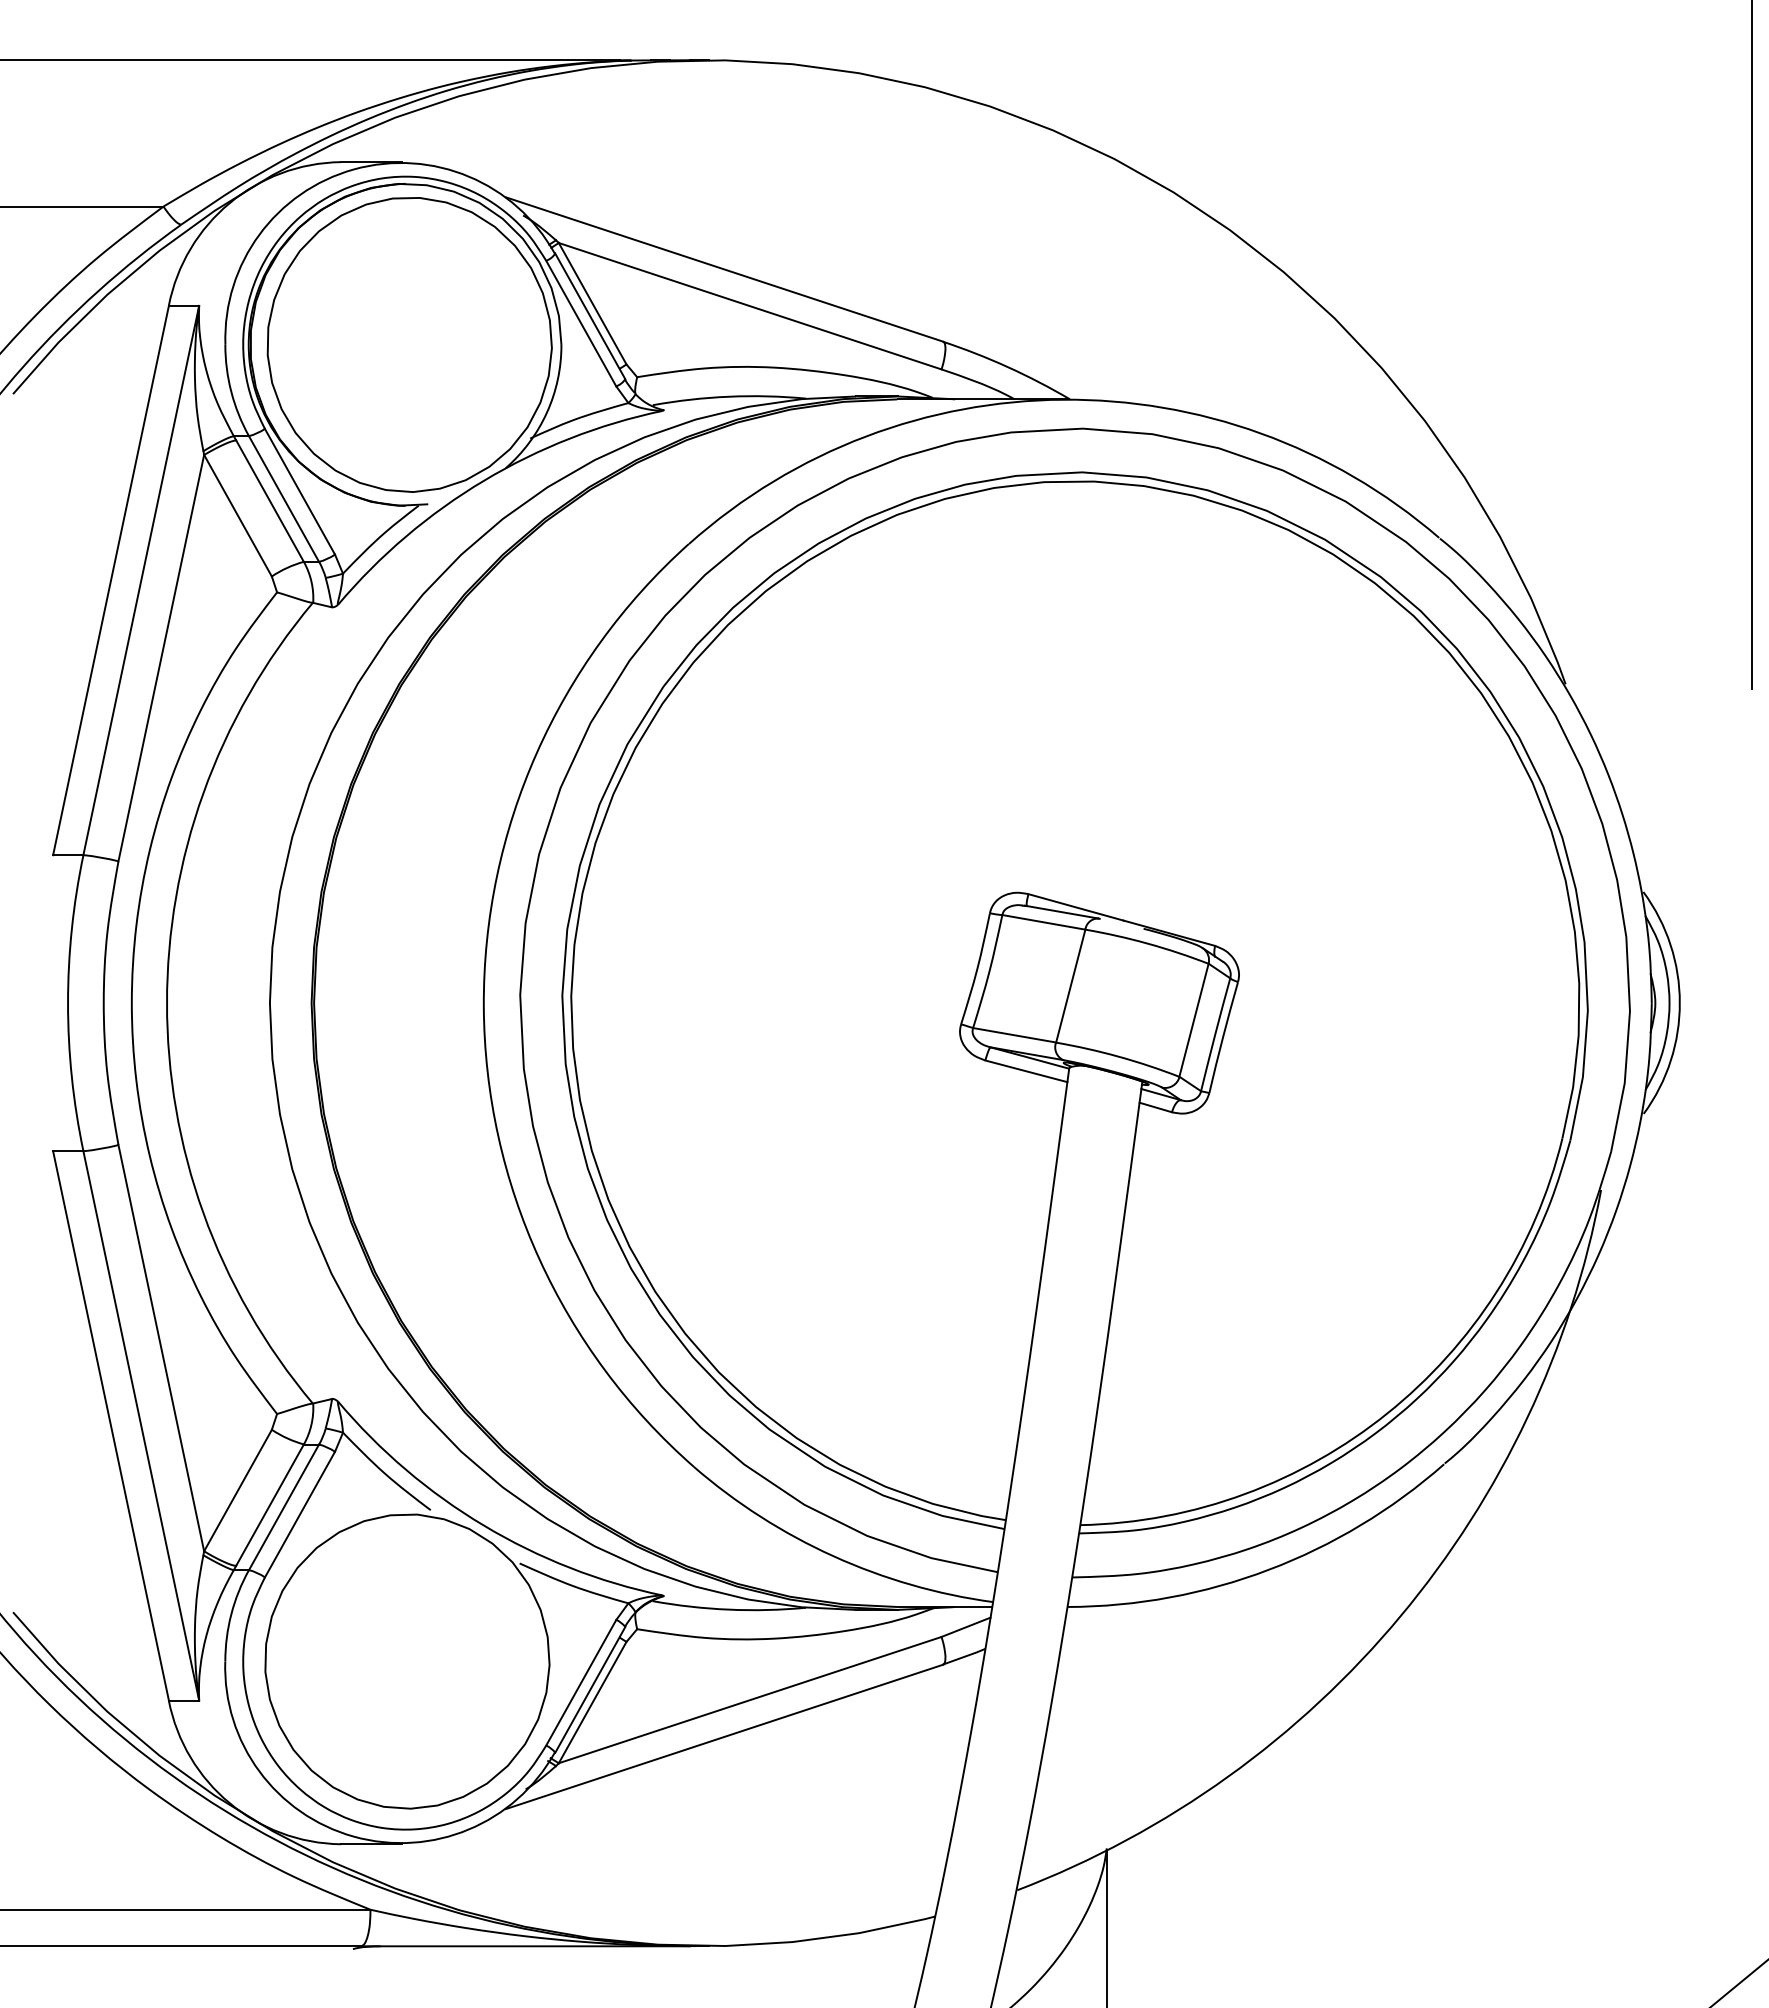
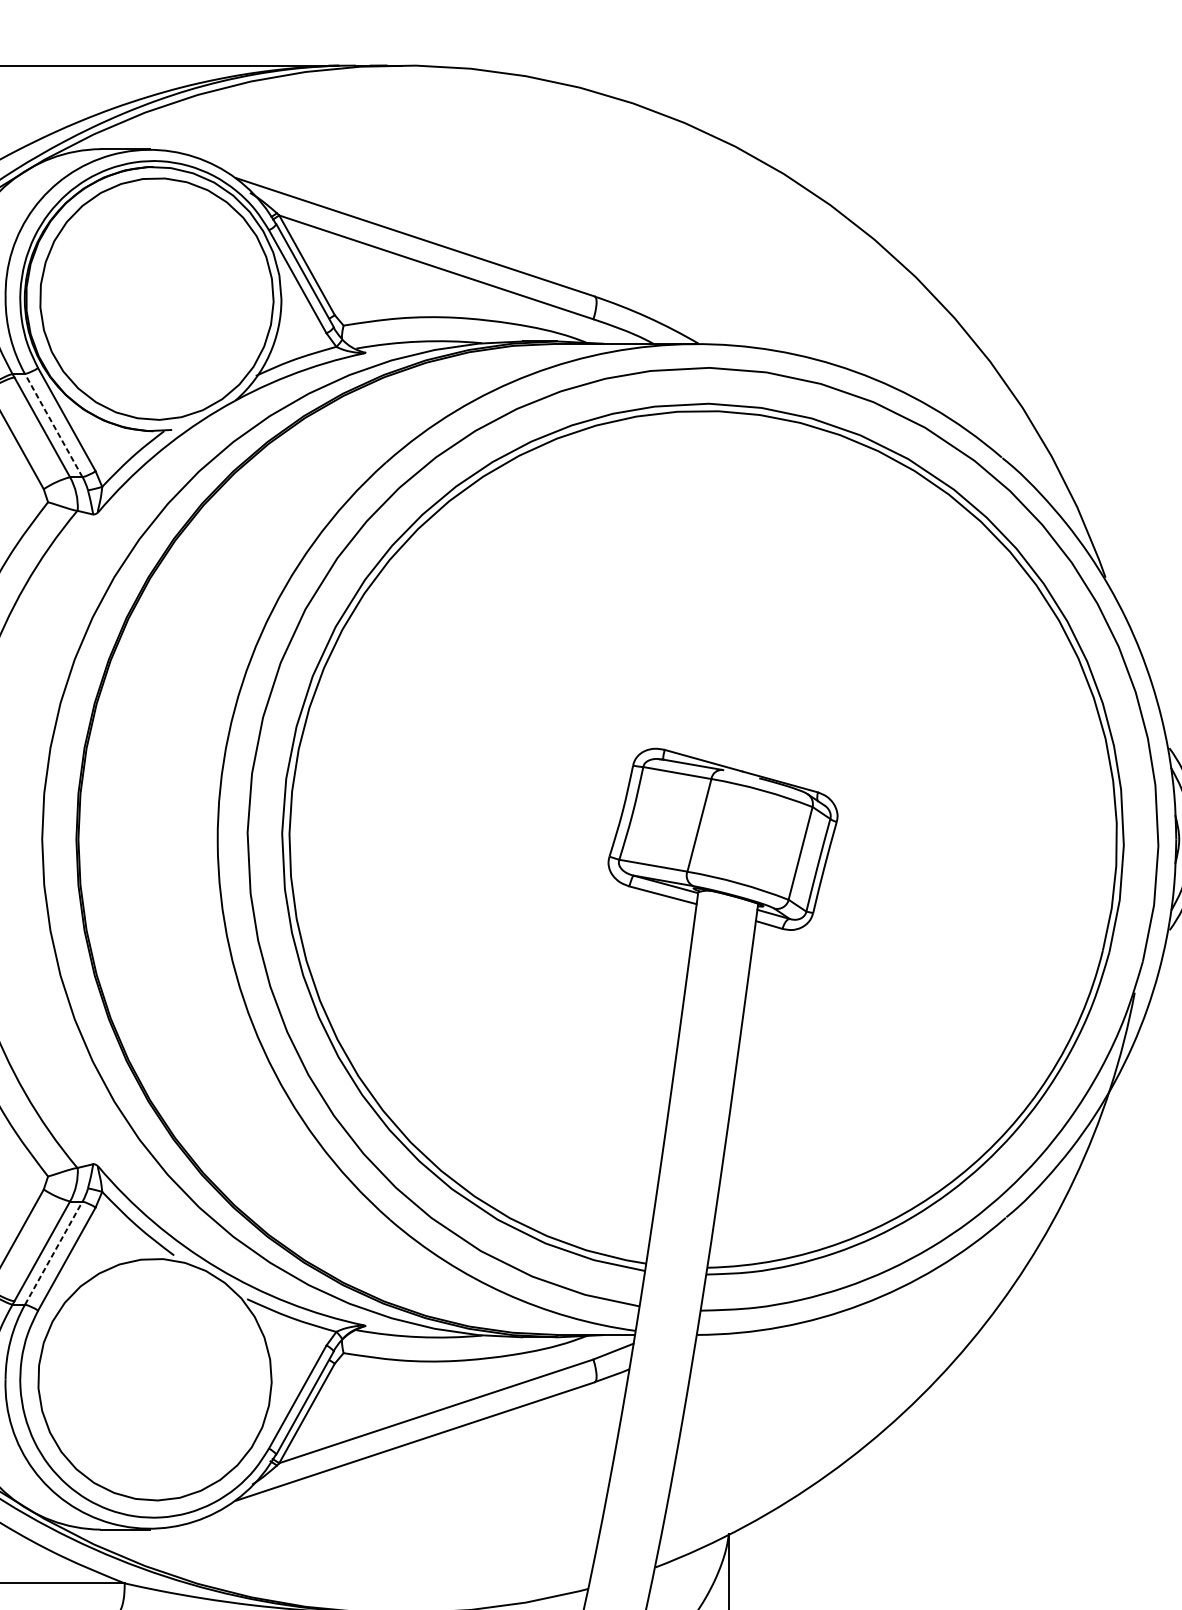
line: (284, 499) -> (54, 426), solid -> dashed
line: (284, 1507) -> (54, 1253), solid -> dashed

